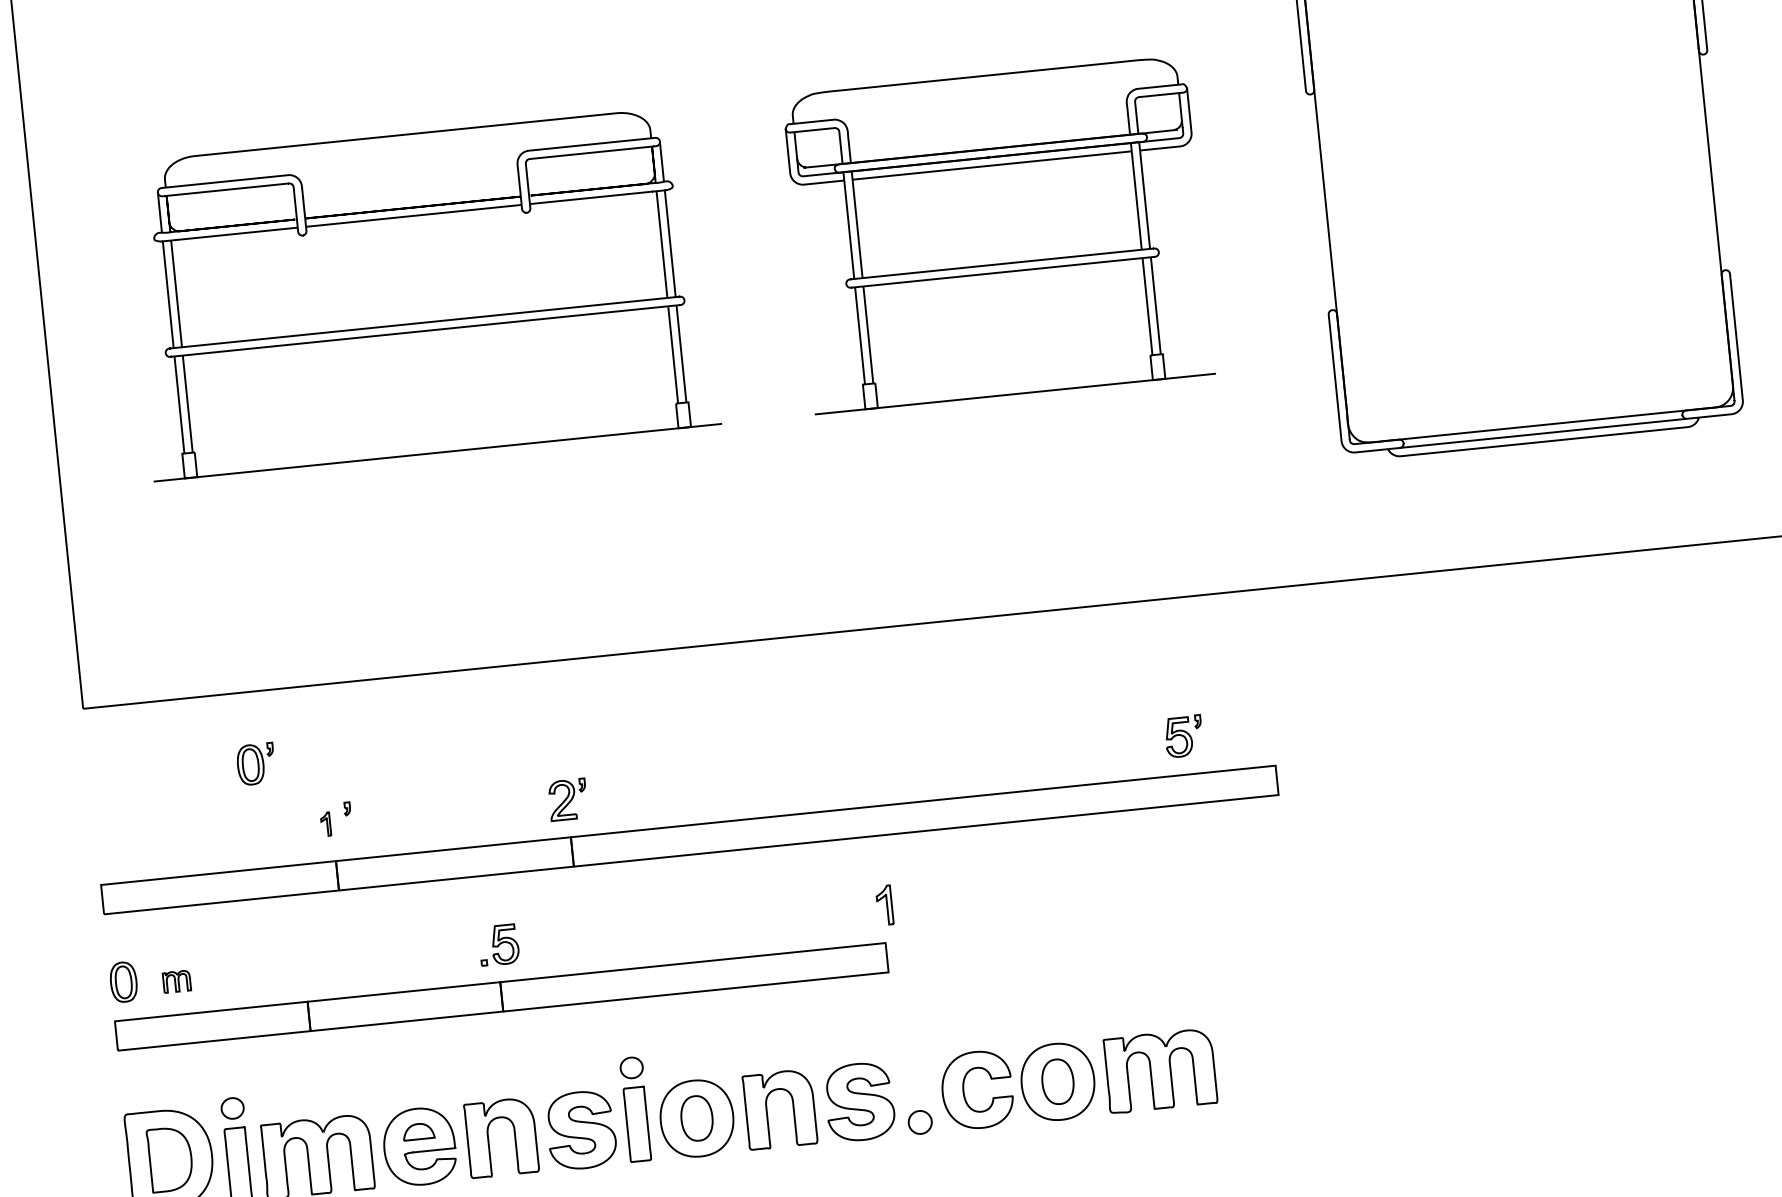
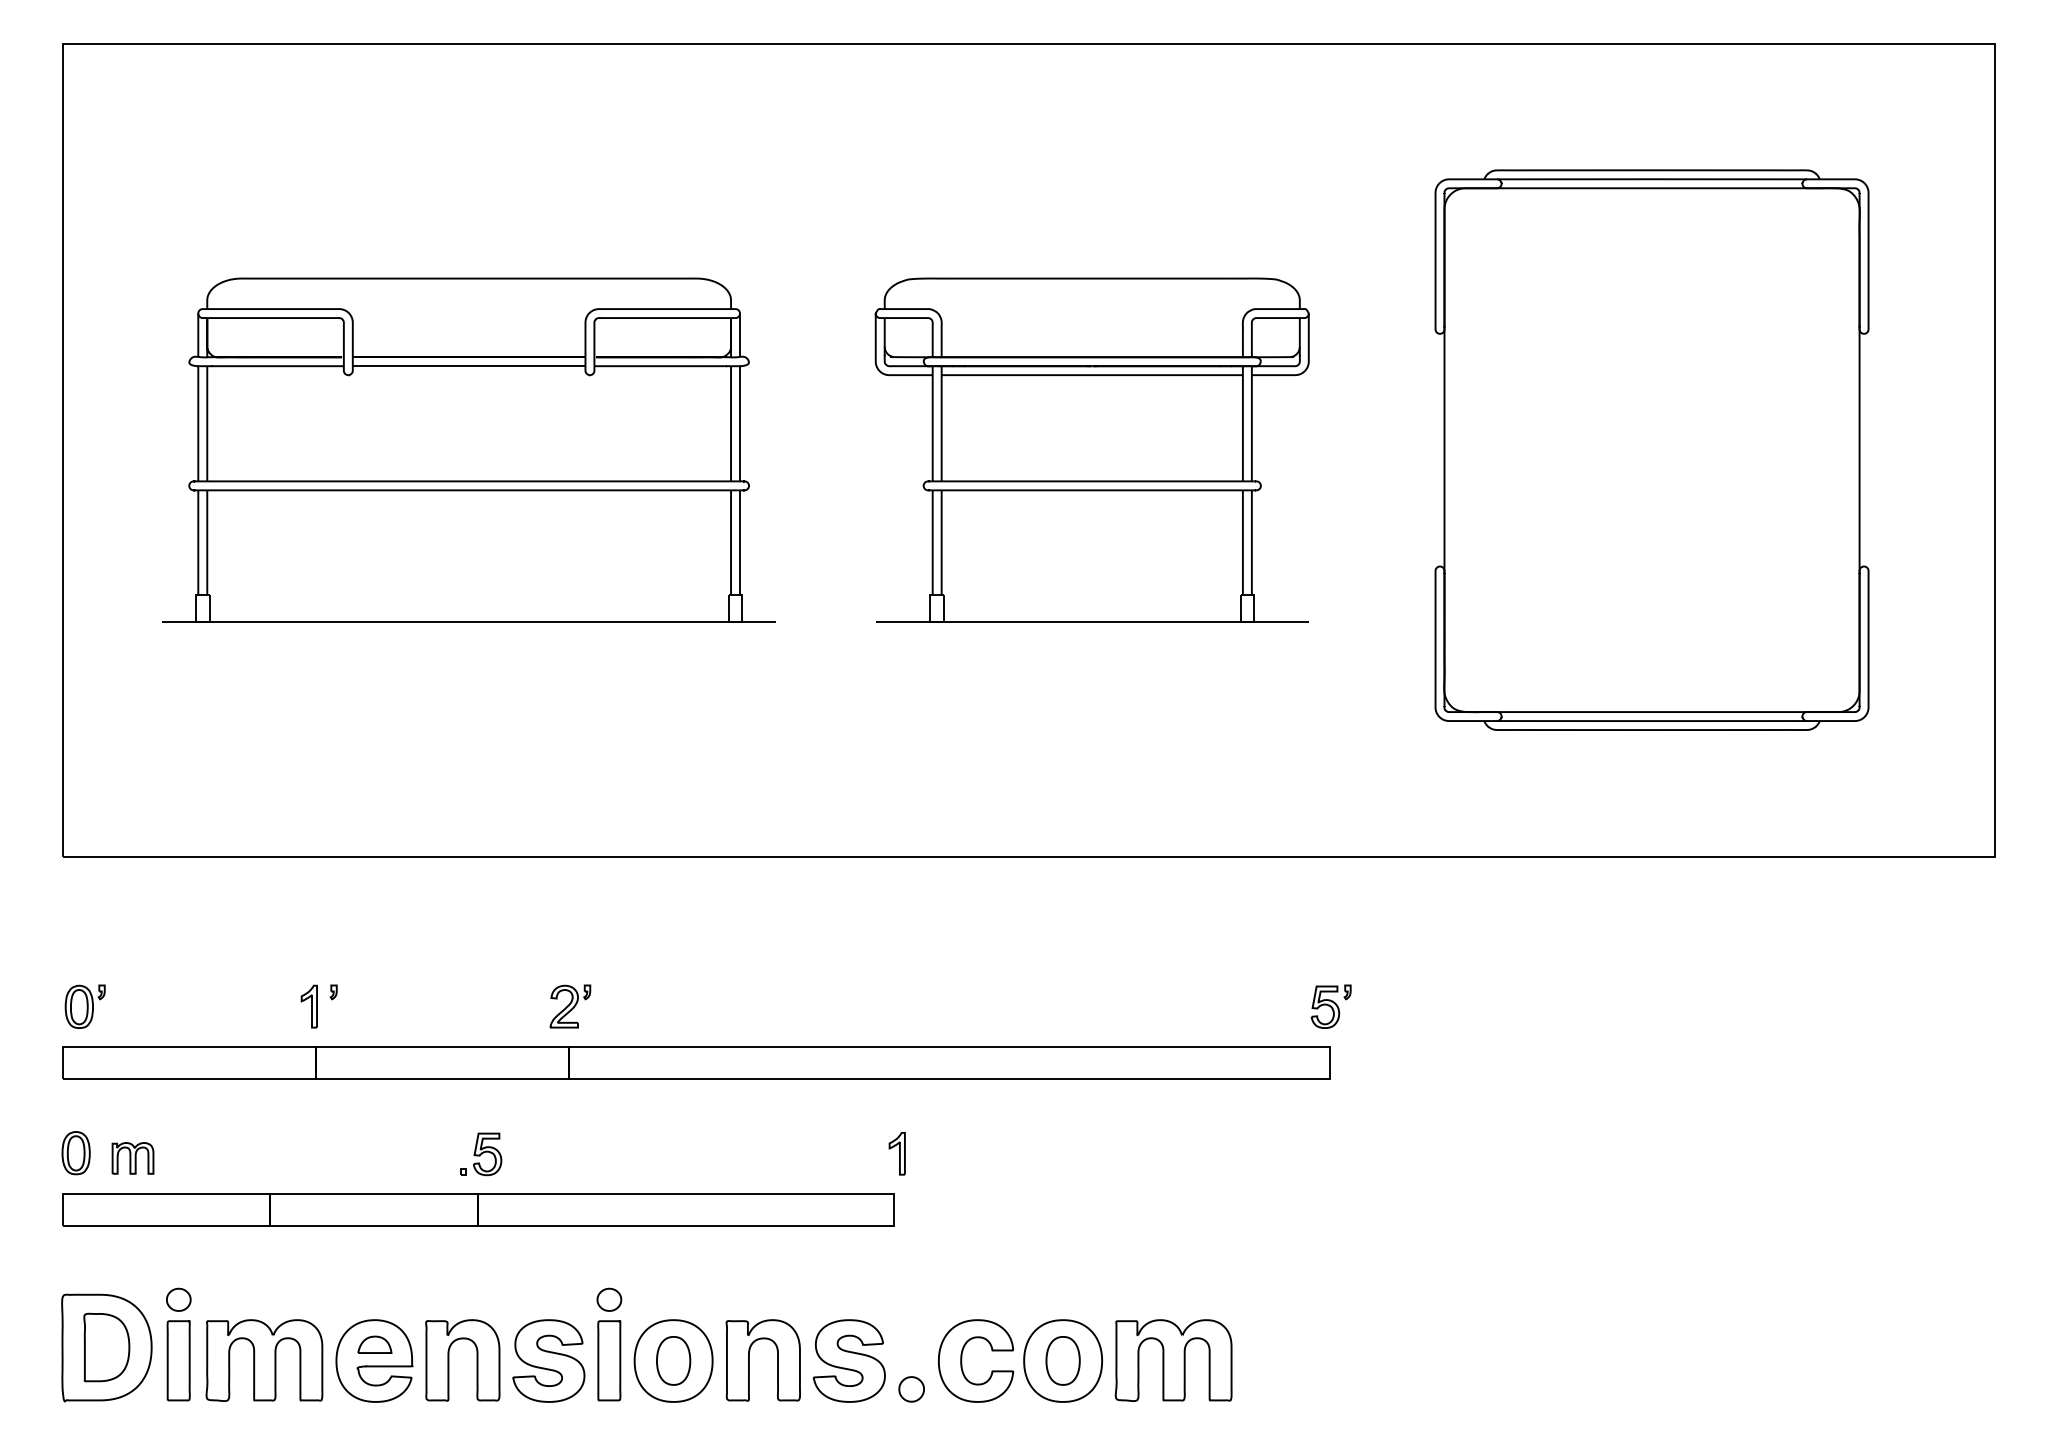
part: (1183, 736) -> (1330, 1006), moved
part: (255, 764) -> (84, 1006), moved
part: (325, 824) -> (308, 1006), size x1.67
part: (176, 981) -> (132, 1158), size x1.43

